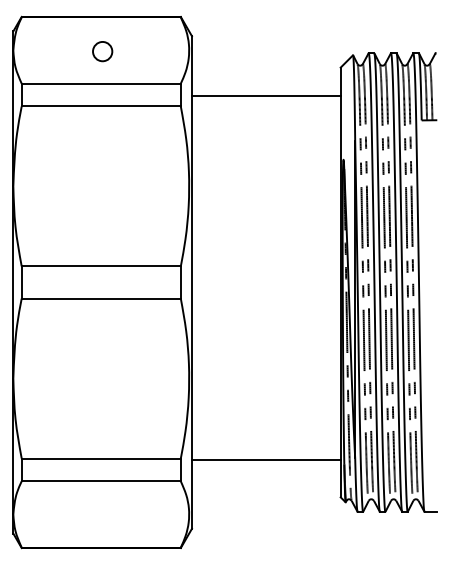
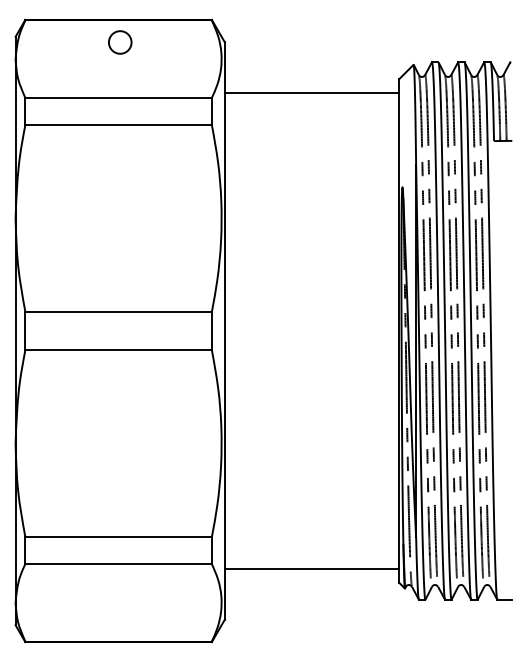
circle: (102, 51) -> (120, 42), moved
line: (265, 96) -> (311, 93), moved
line: (265, 459) -> (311, 568), moved

